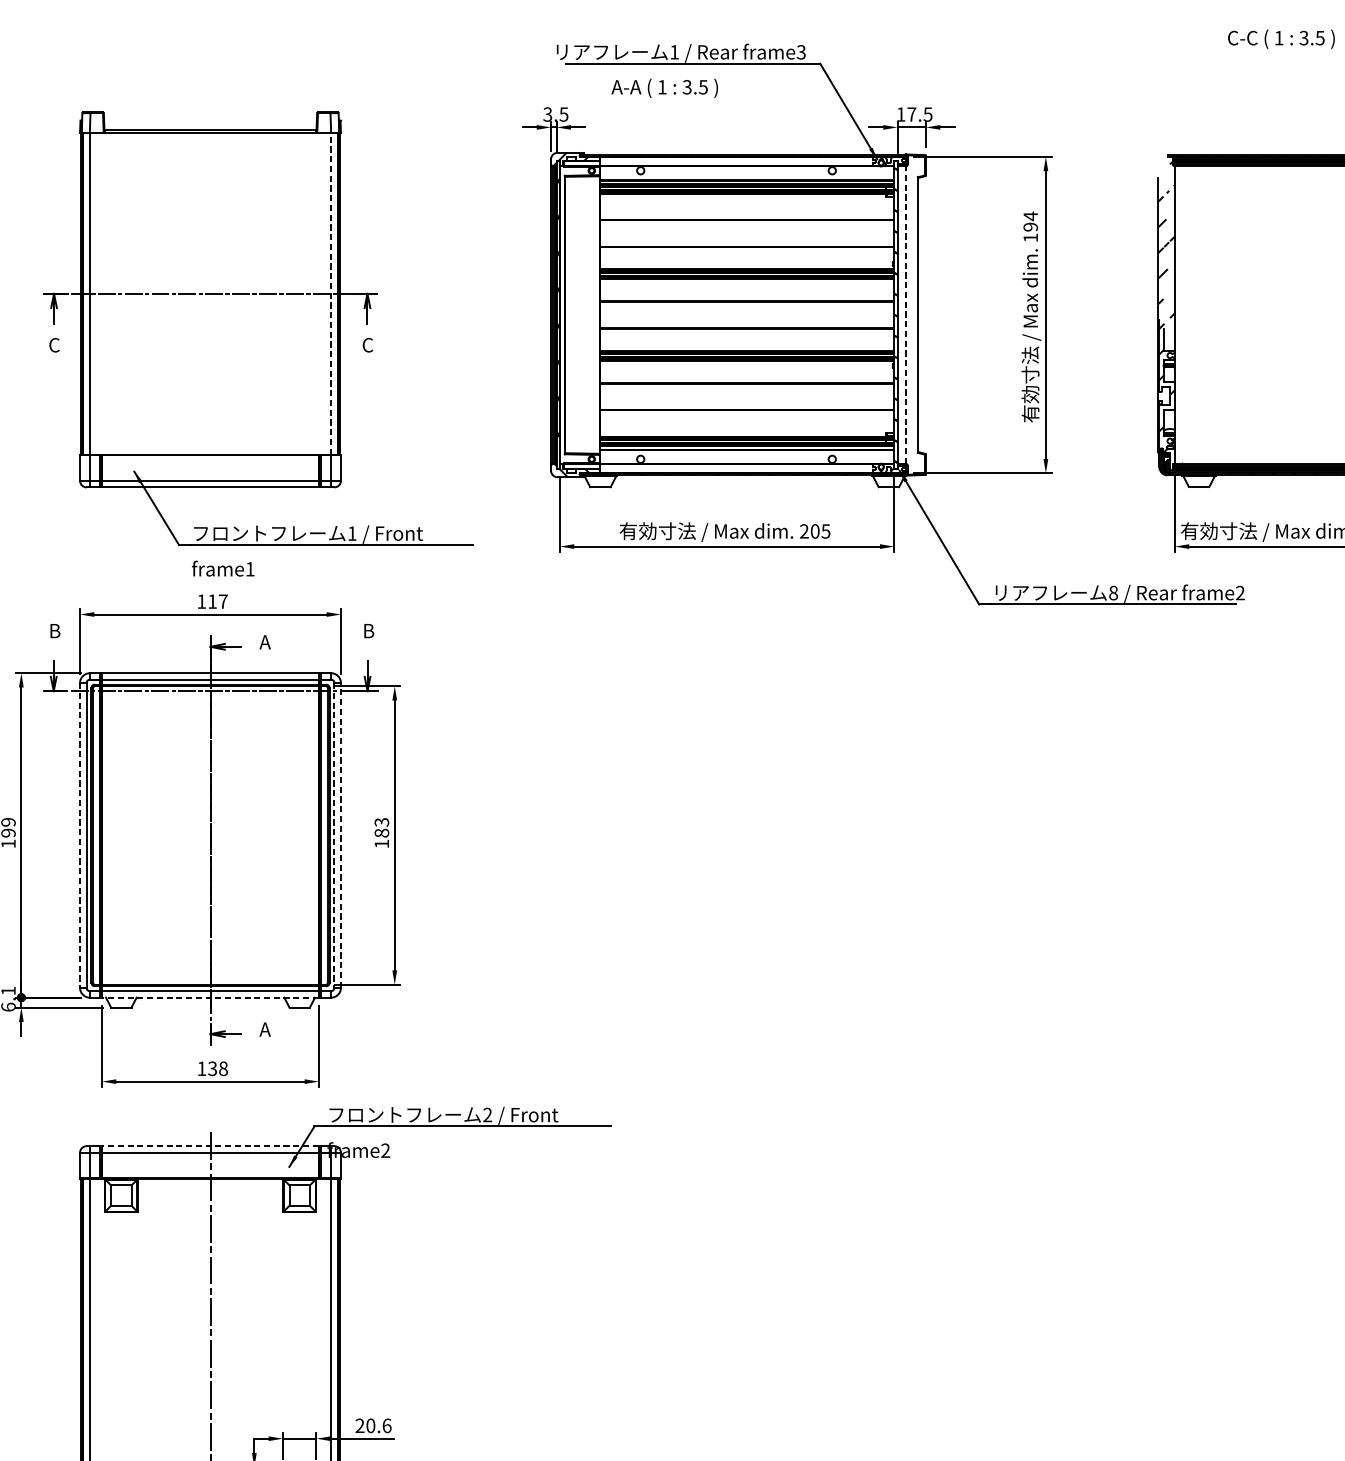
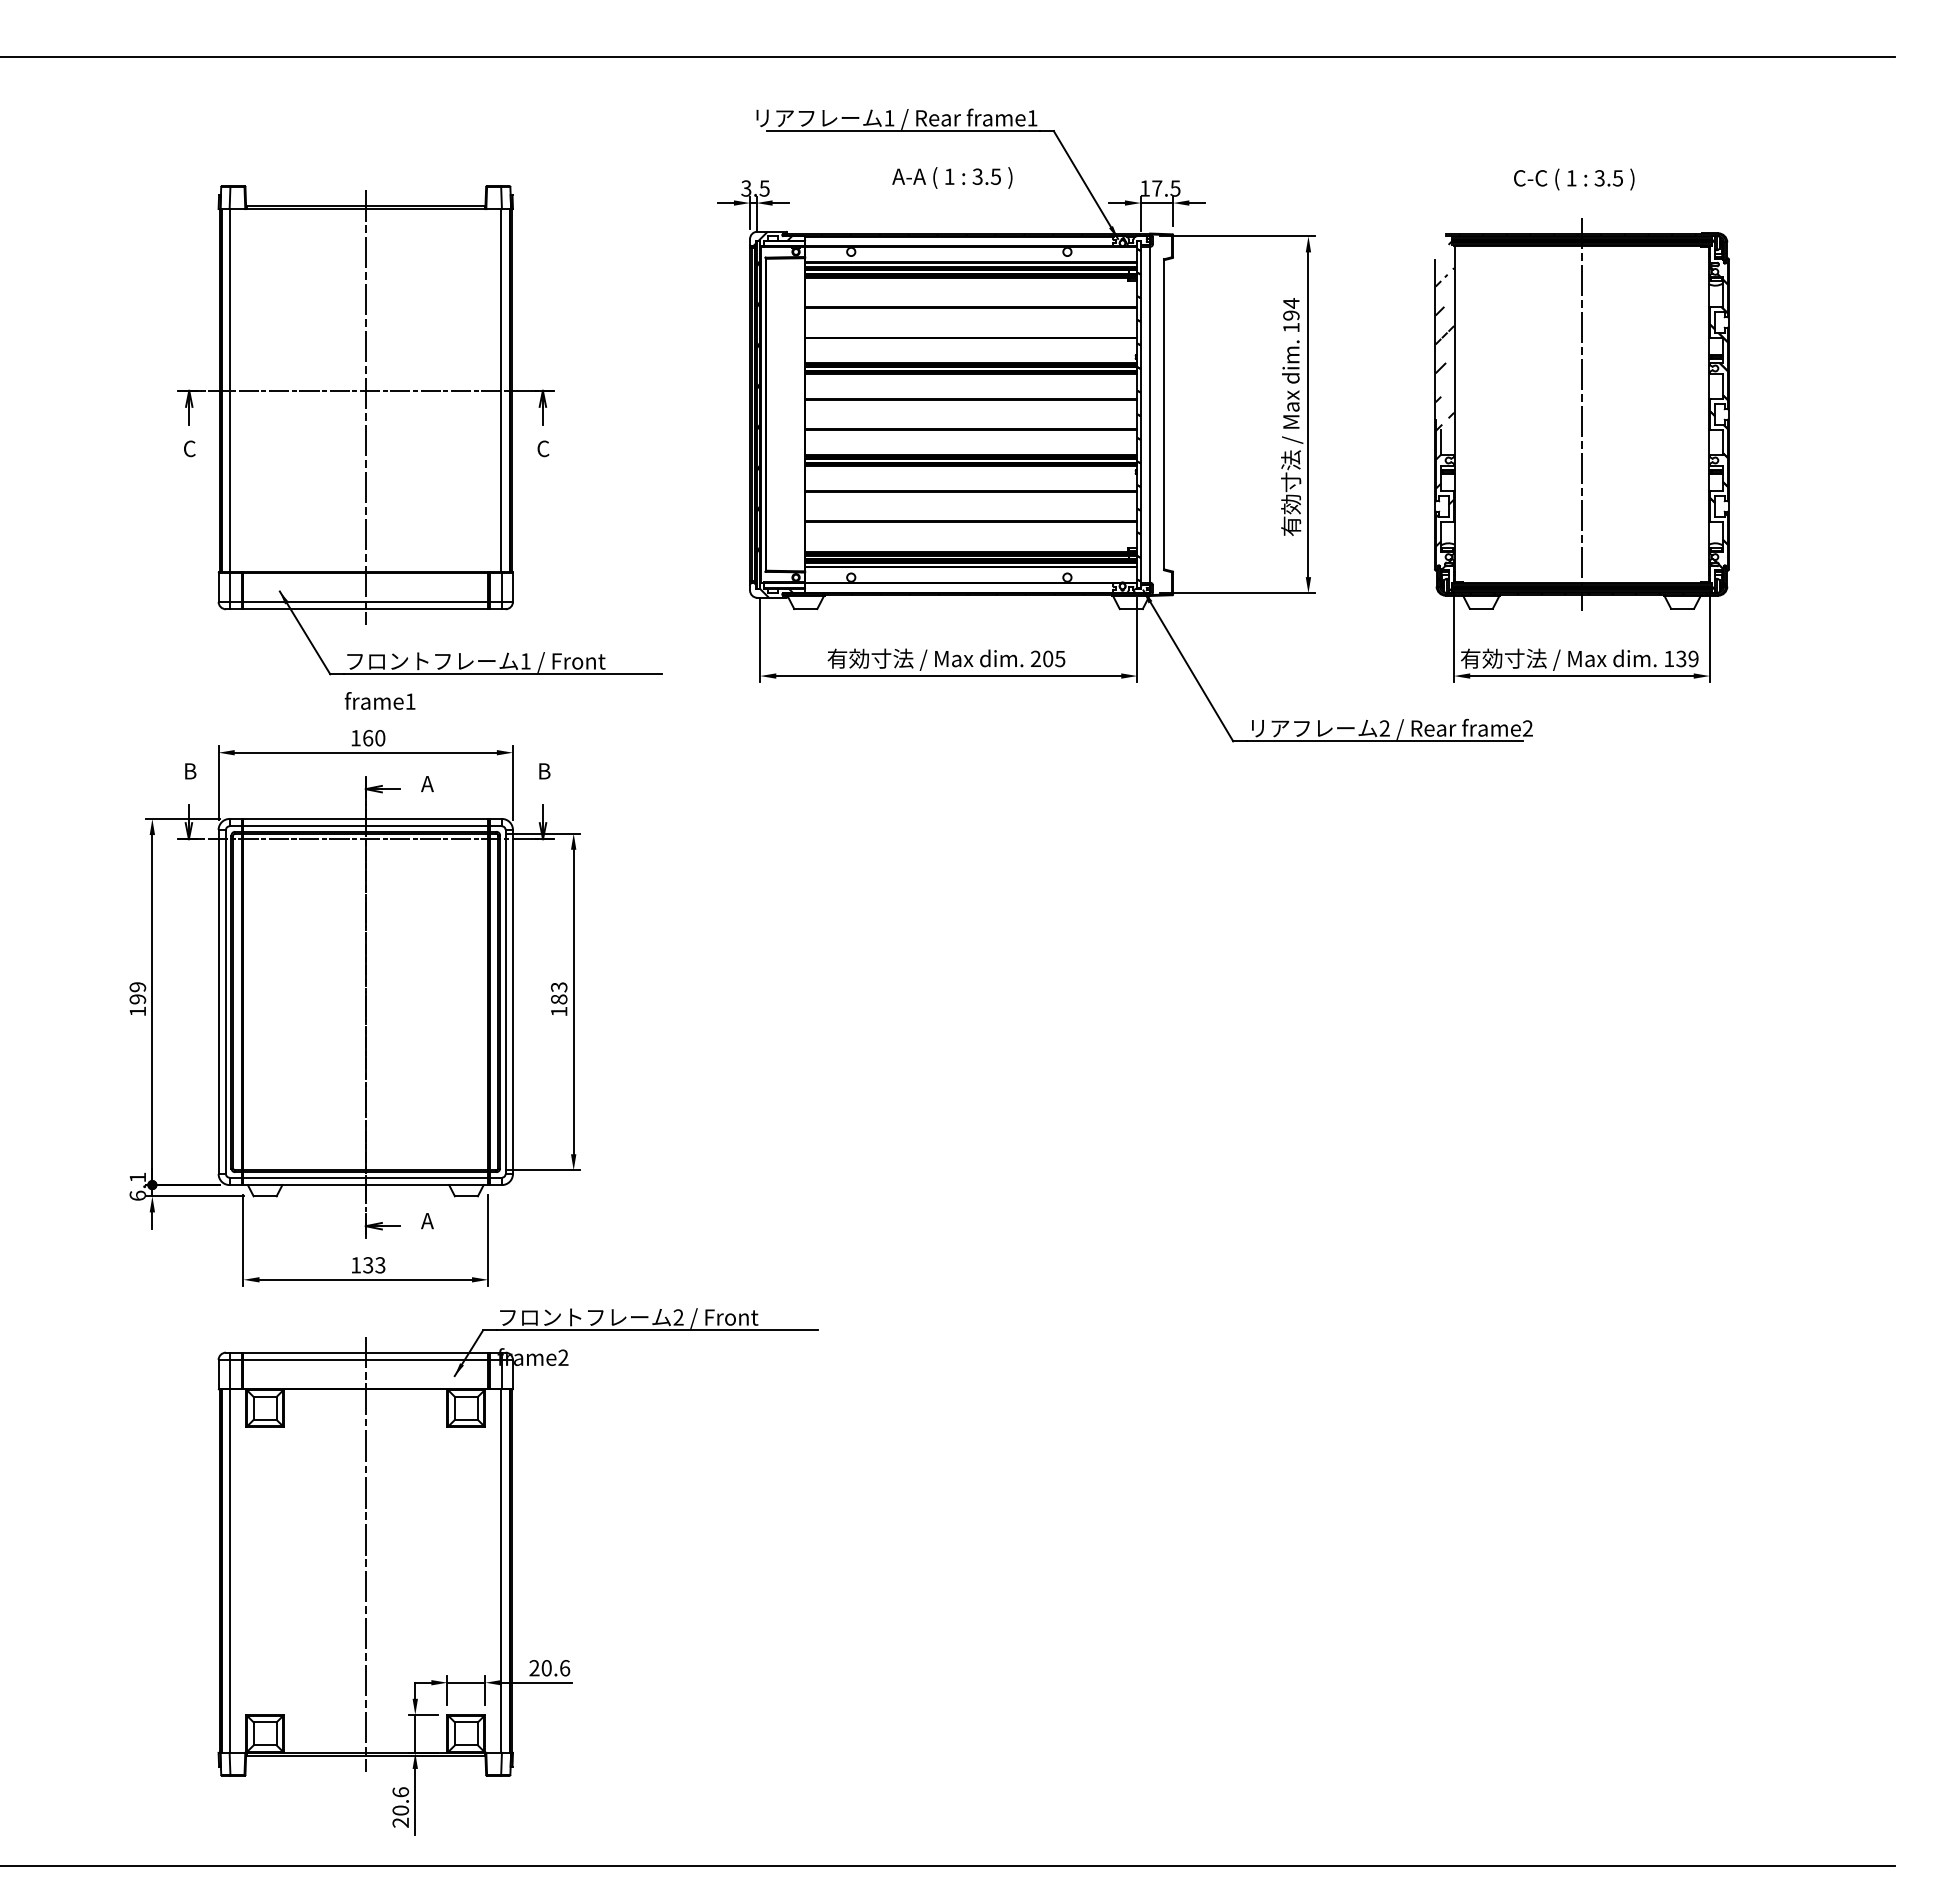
text: (1281, 39) -> (1574, 179), moved
text: (801, 52) -> (1032, 118), frame3 -> frame1
text: (664, 87) -> (952, 177), moved
line: (330, 293) -> (501, 390), dashed -> solid
line: (210, 308) -> (365, 407), added
line: (905, 314) -> (1150, 414), dashed -> solid
line: (1287, 314) -> (1581, 414), added
text: (1113, 593) -> (1384, 728), 8 -> 2
text: (218, 601) -> (374, 738), 117 -> 160
line: (79, 835) -> (218, 1002), dashed -> solid
line: (334, 835) -> (505, 1002), dashed -> solid
line: (340, 835) -> (512, 1001), dashed -> solid
line: (210, 998) -> (365, 1185), dashed -> solid
text: (223, 1068) -> (380, 1265), 138 -> 133
line: (210, 1146) -> (365, 1352), dashed -> solid

